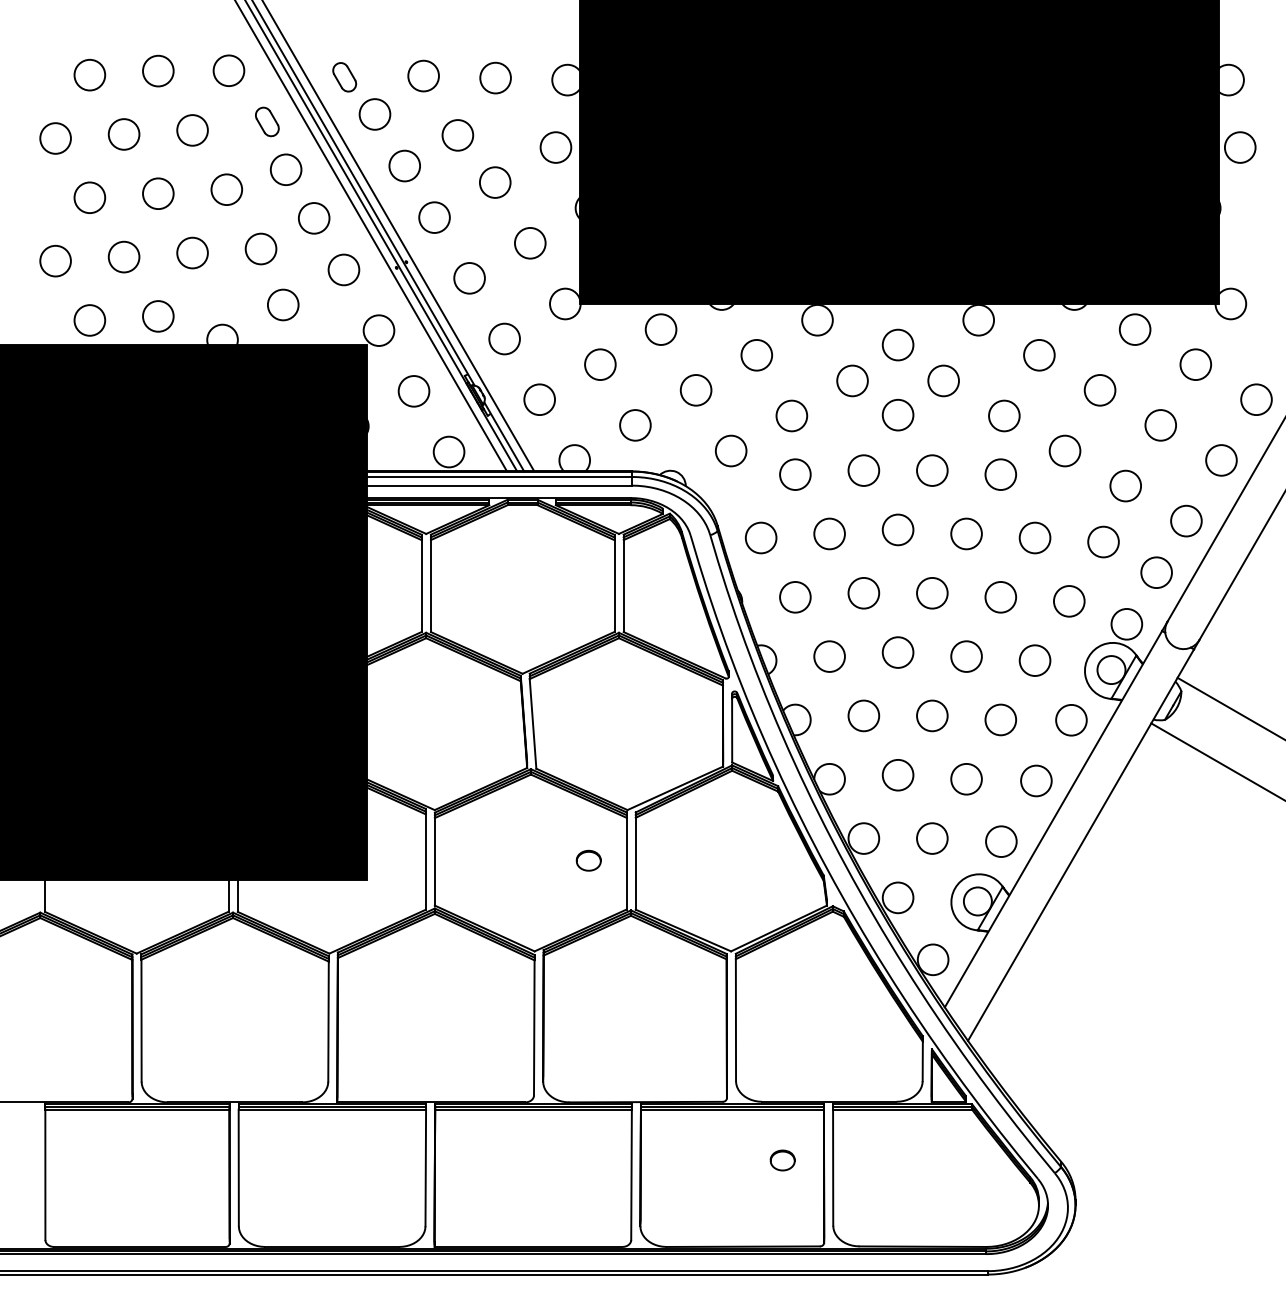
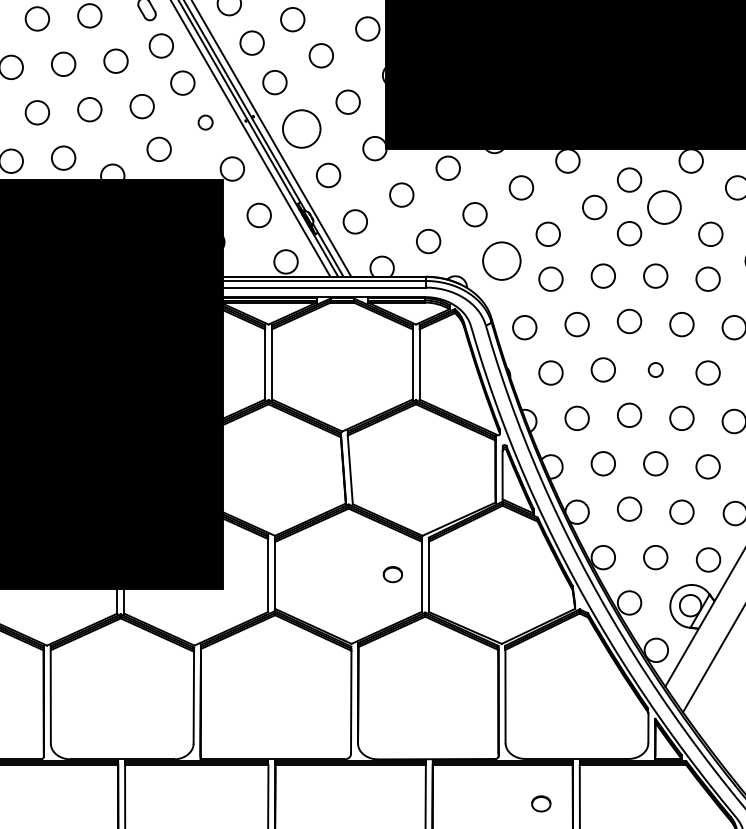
circle: (343, 269) -> (205, 122), size x0.6
circle: (469, 278) -> (301, 129), size x1.6
circle: (943, 380) -> (664, 207), size x1.4
circle: (730, 450) -> (501, 260), size x1.6
circle: (932, 593) -> (655, 370), size x0.6

